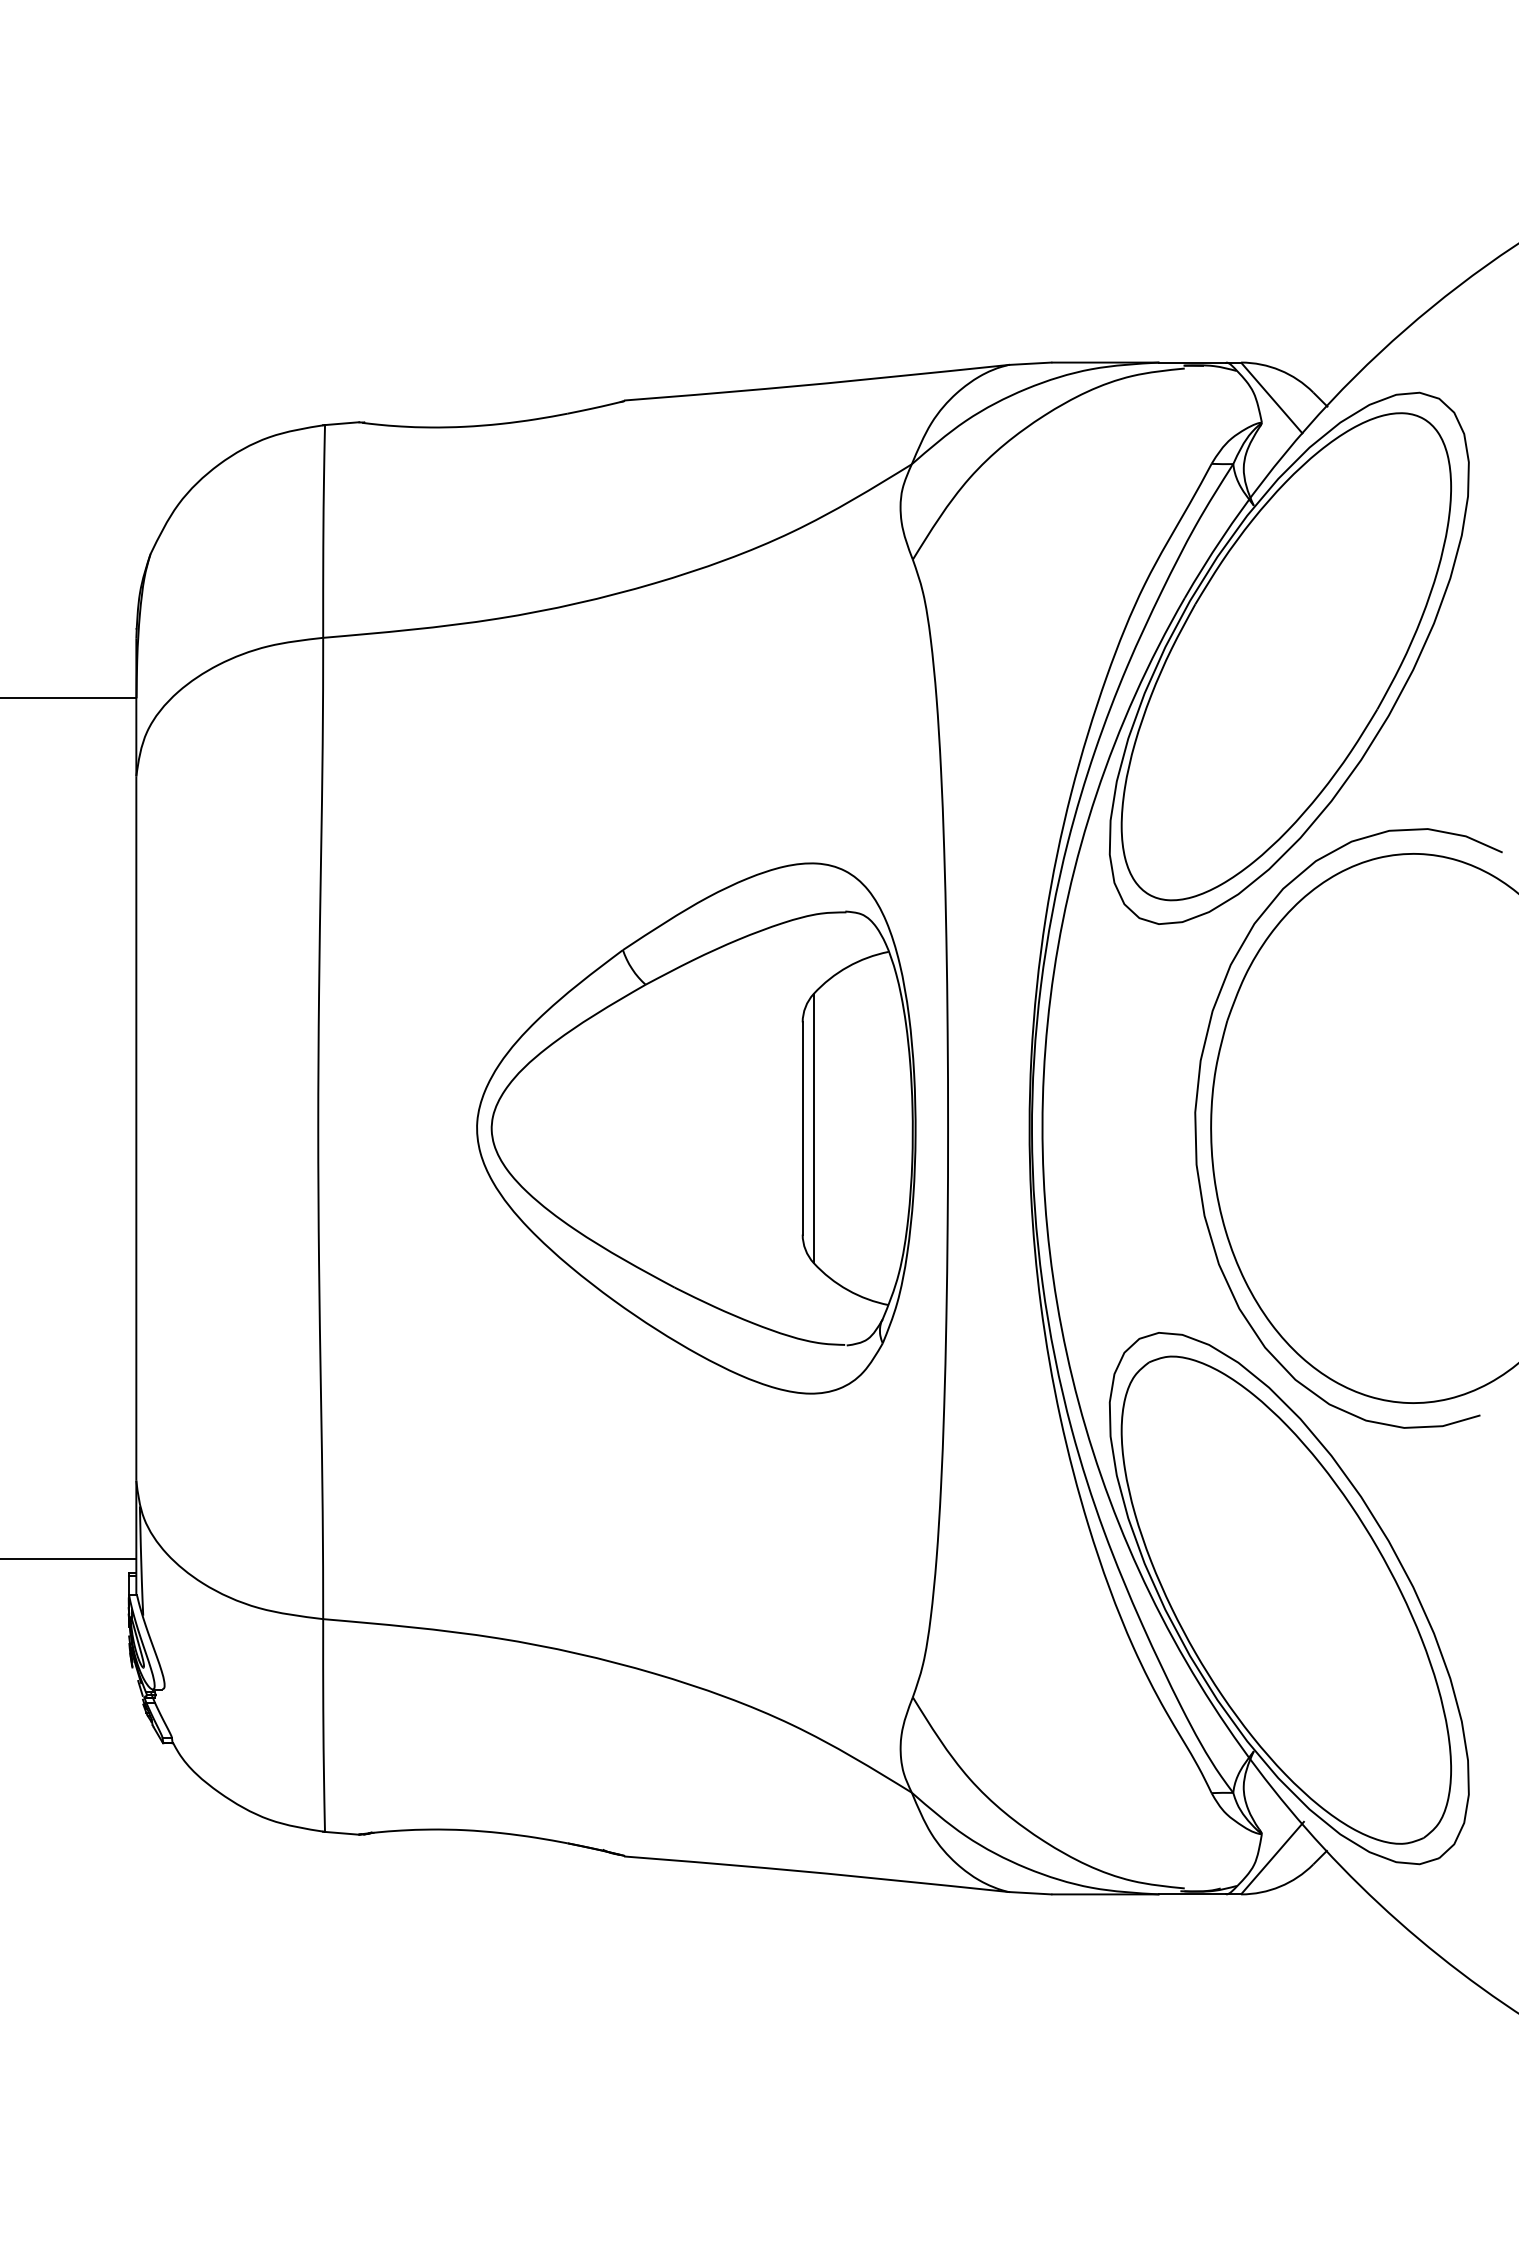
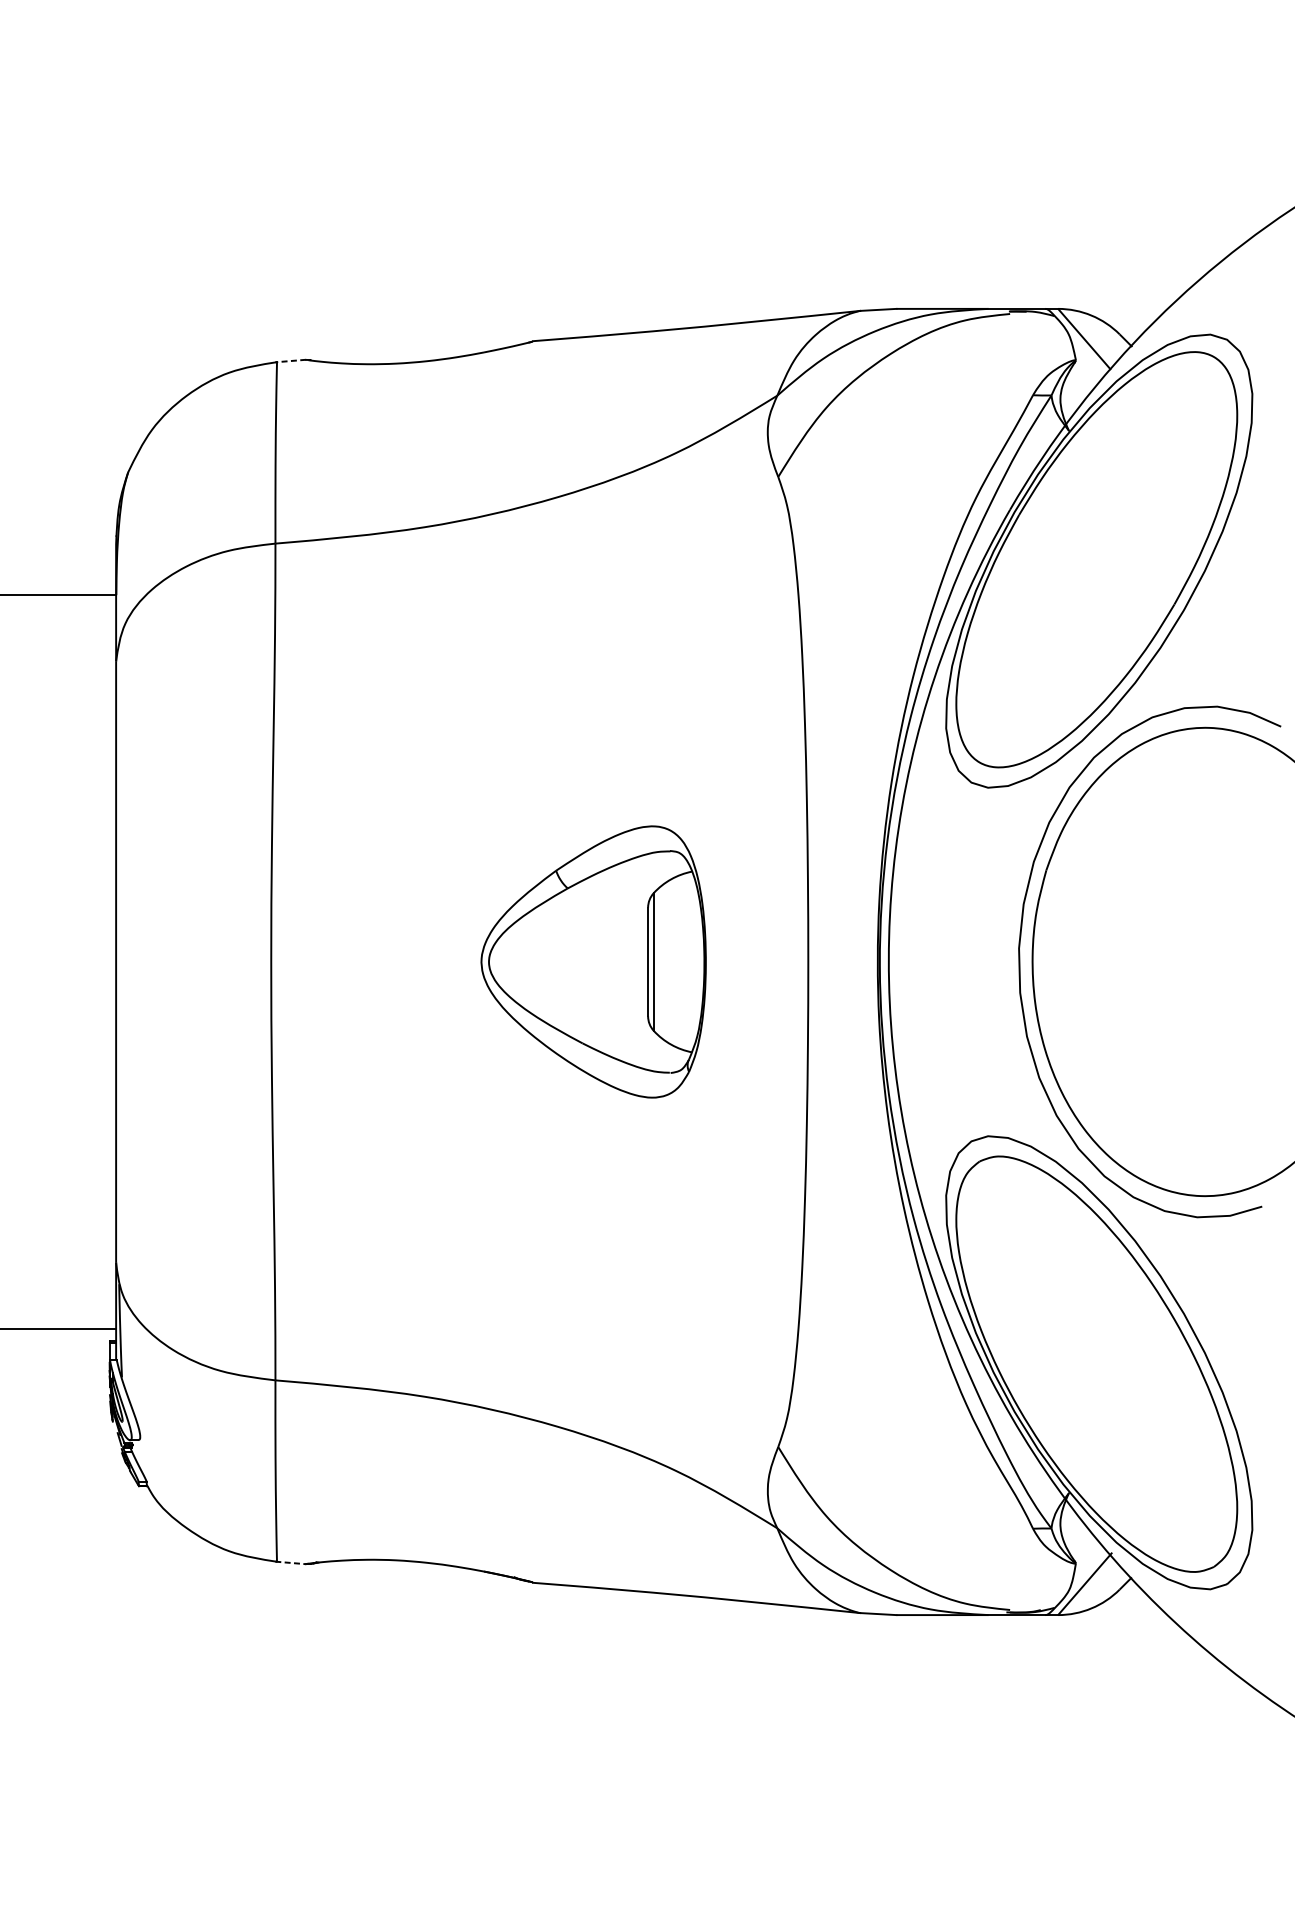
line: (340, 423) -> (290, 360), solid -> dashed
part: (696, 1128) -> (593, 962), size x0.6
line: (341, 1833) -> (291, 1563), solid -> dashed

